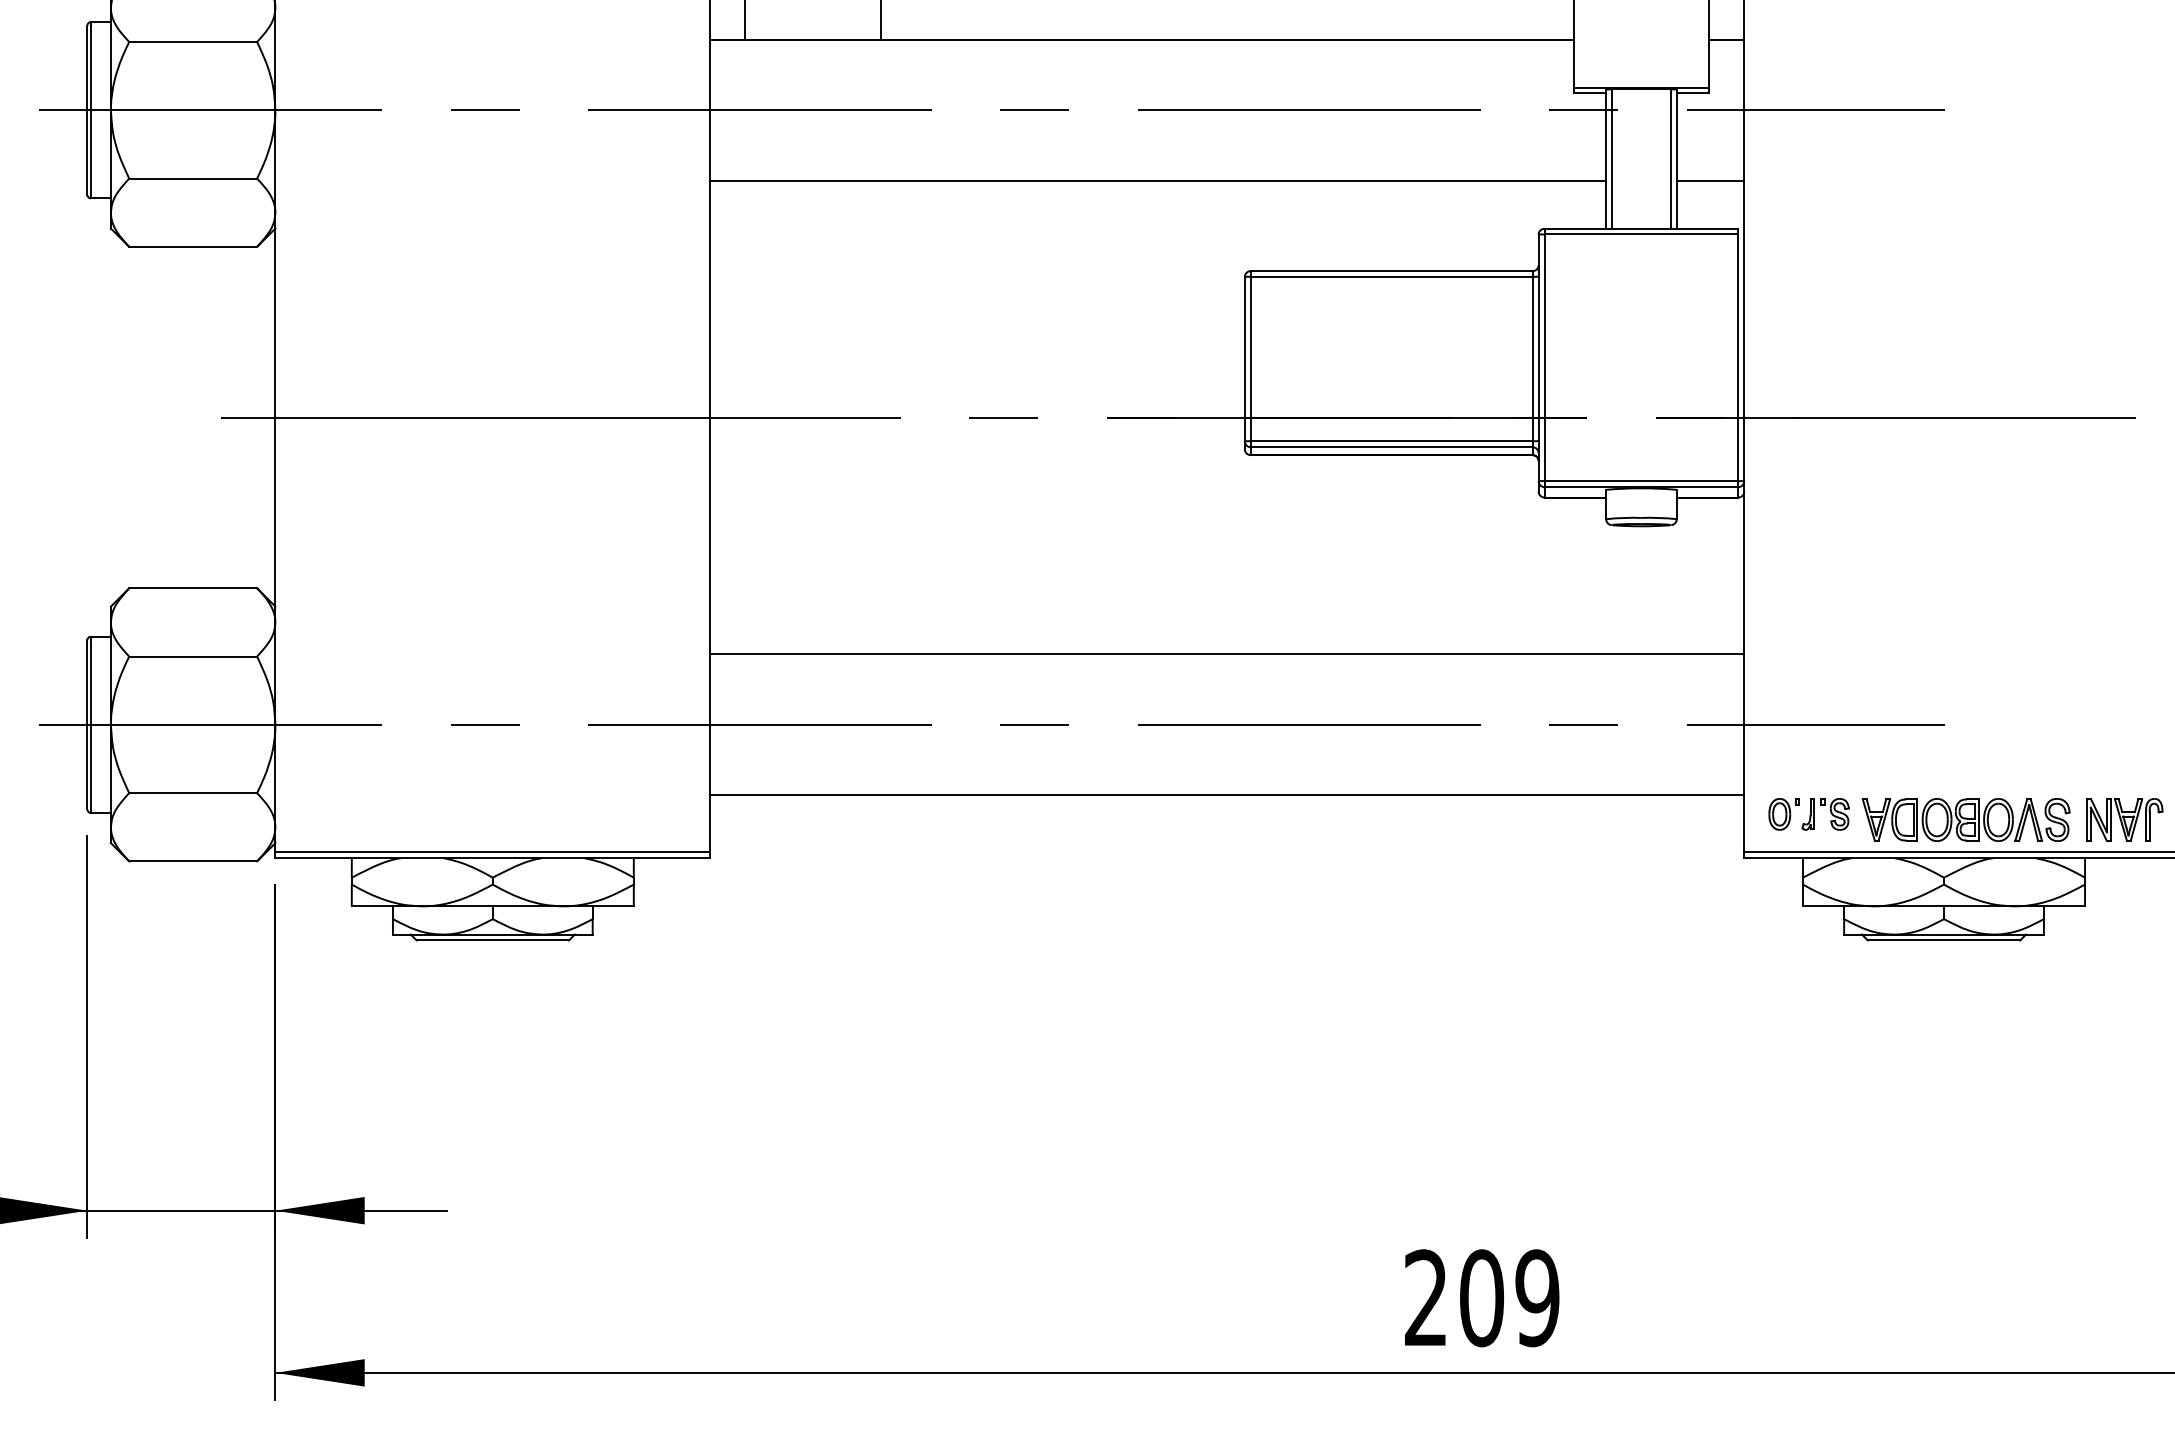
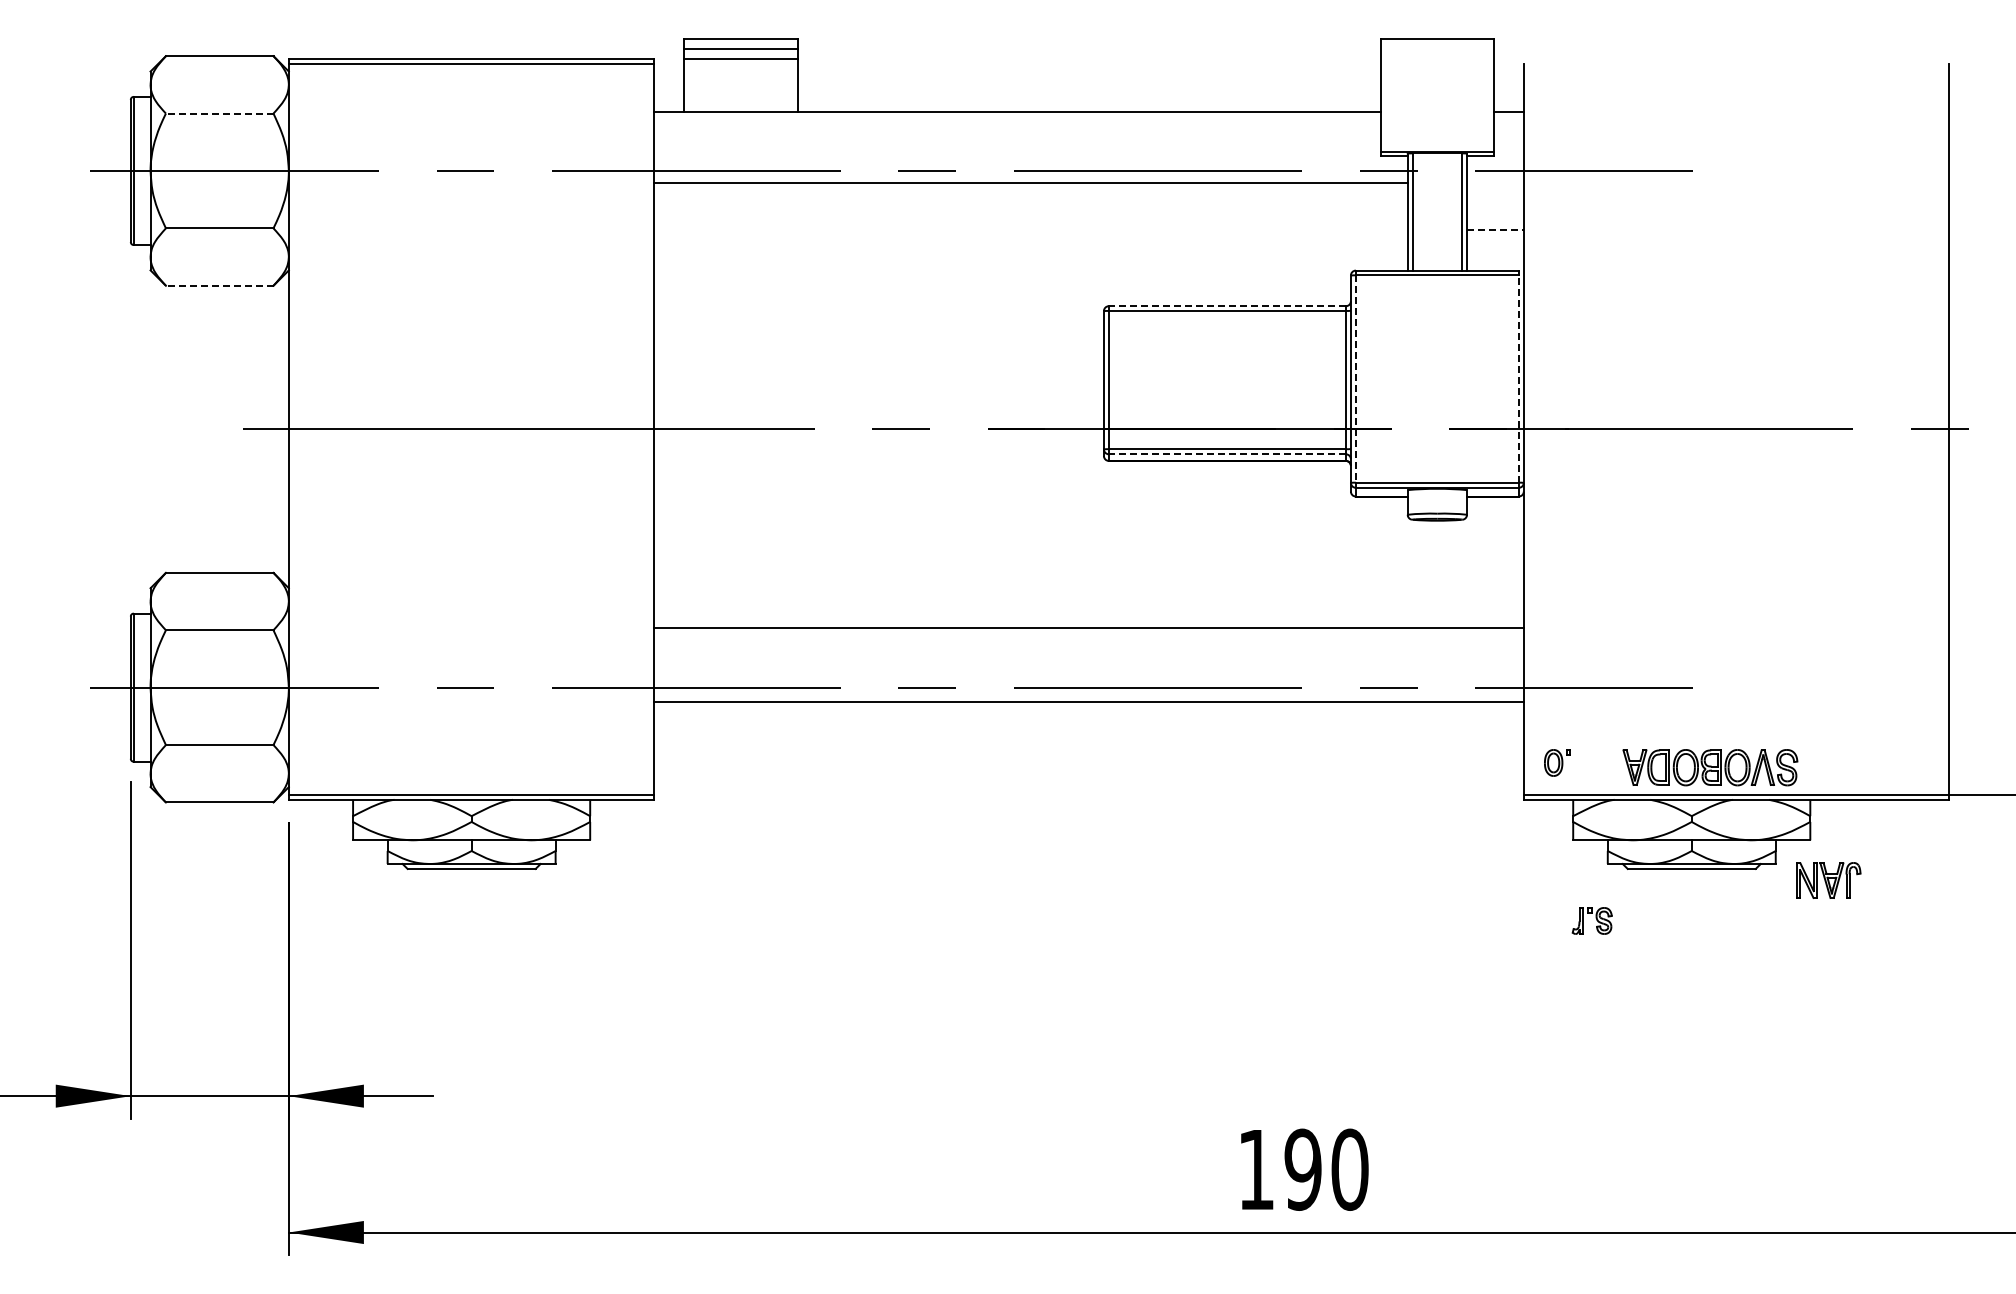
line: (192, 41) -> (219, 113), solid -> dashed
line: (1157, 181) -> (1030, 183), moved
line: (1710, 181) -> (1495, 230), solid -> dashed
line: (192, 246) -> (219, 285), solid -> dashed
line: (1391, 271) -> (1227, 306), solid -> dashed
line: (1544, 358) -> (1355, 379), solid -> dashed
line: (1737, 358) -> (1518, 379), solid -> dashed
line: (1391, 447) -> (1227, 454), solid -> dashed
line: (1226, 794) -> (1088, 701), moved
part: (1824, 813) -> (1591, 920), moved
part: (2124, 819) -> (1828, 880), moved
text: (1482, 1297) -> (1303, 1169), 209 -> 190

